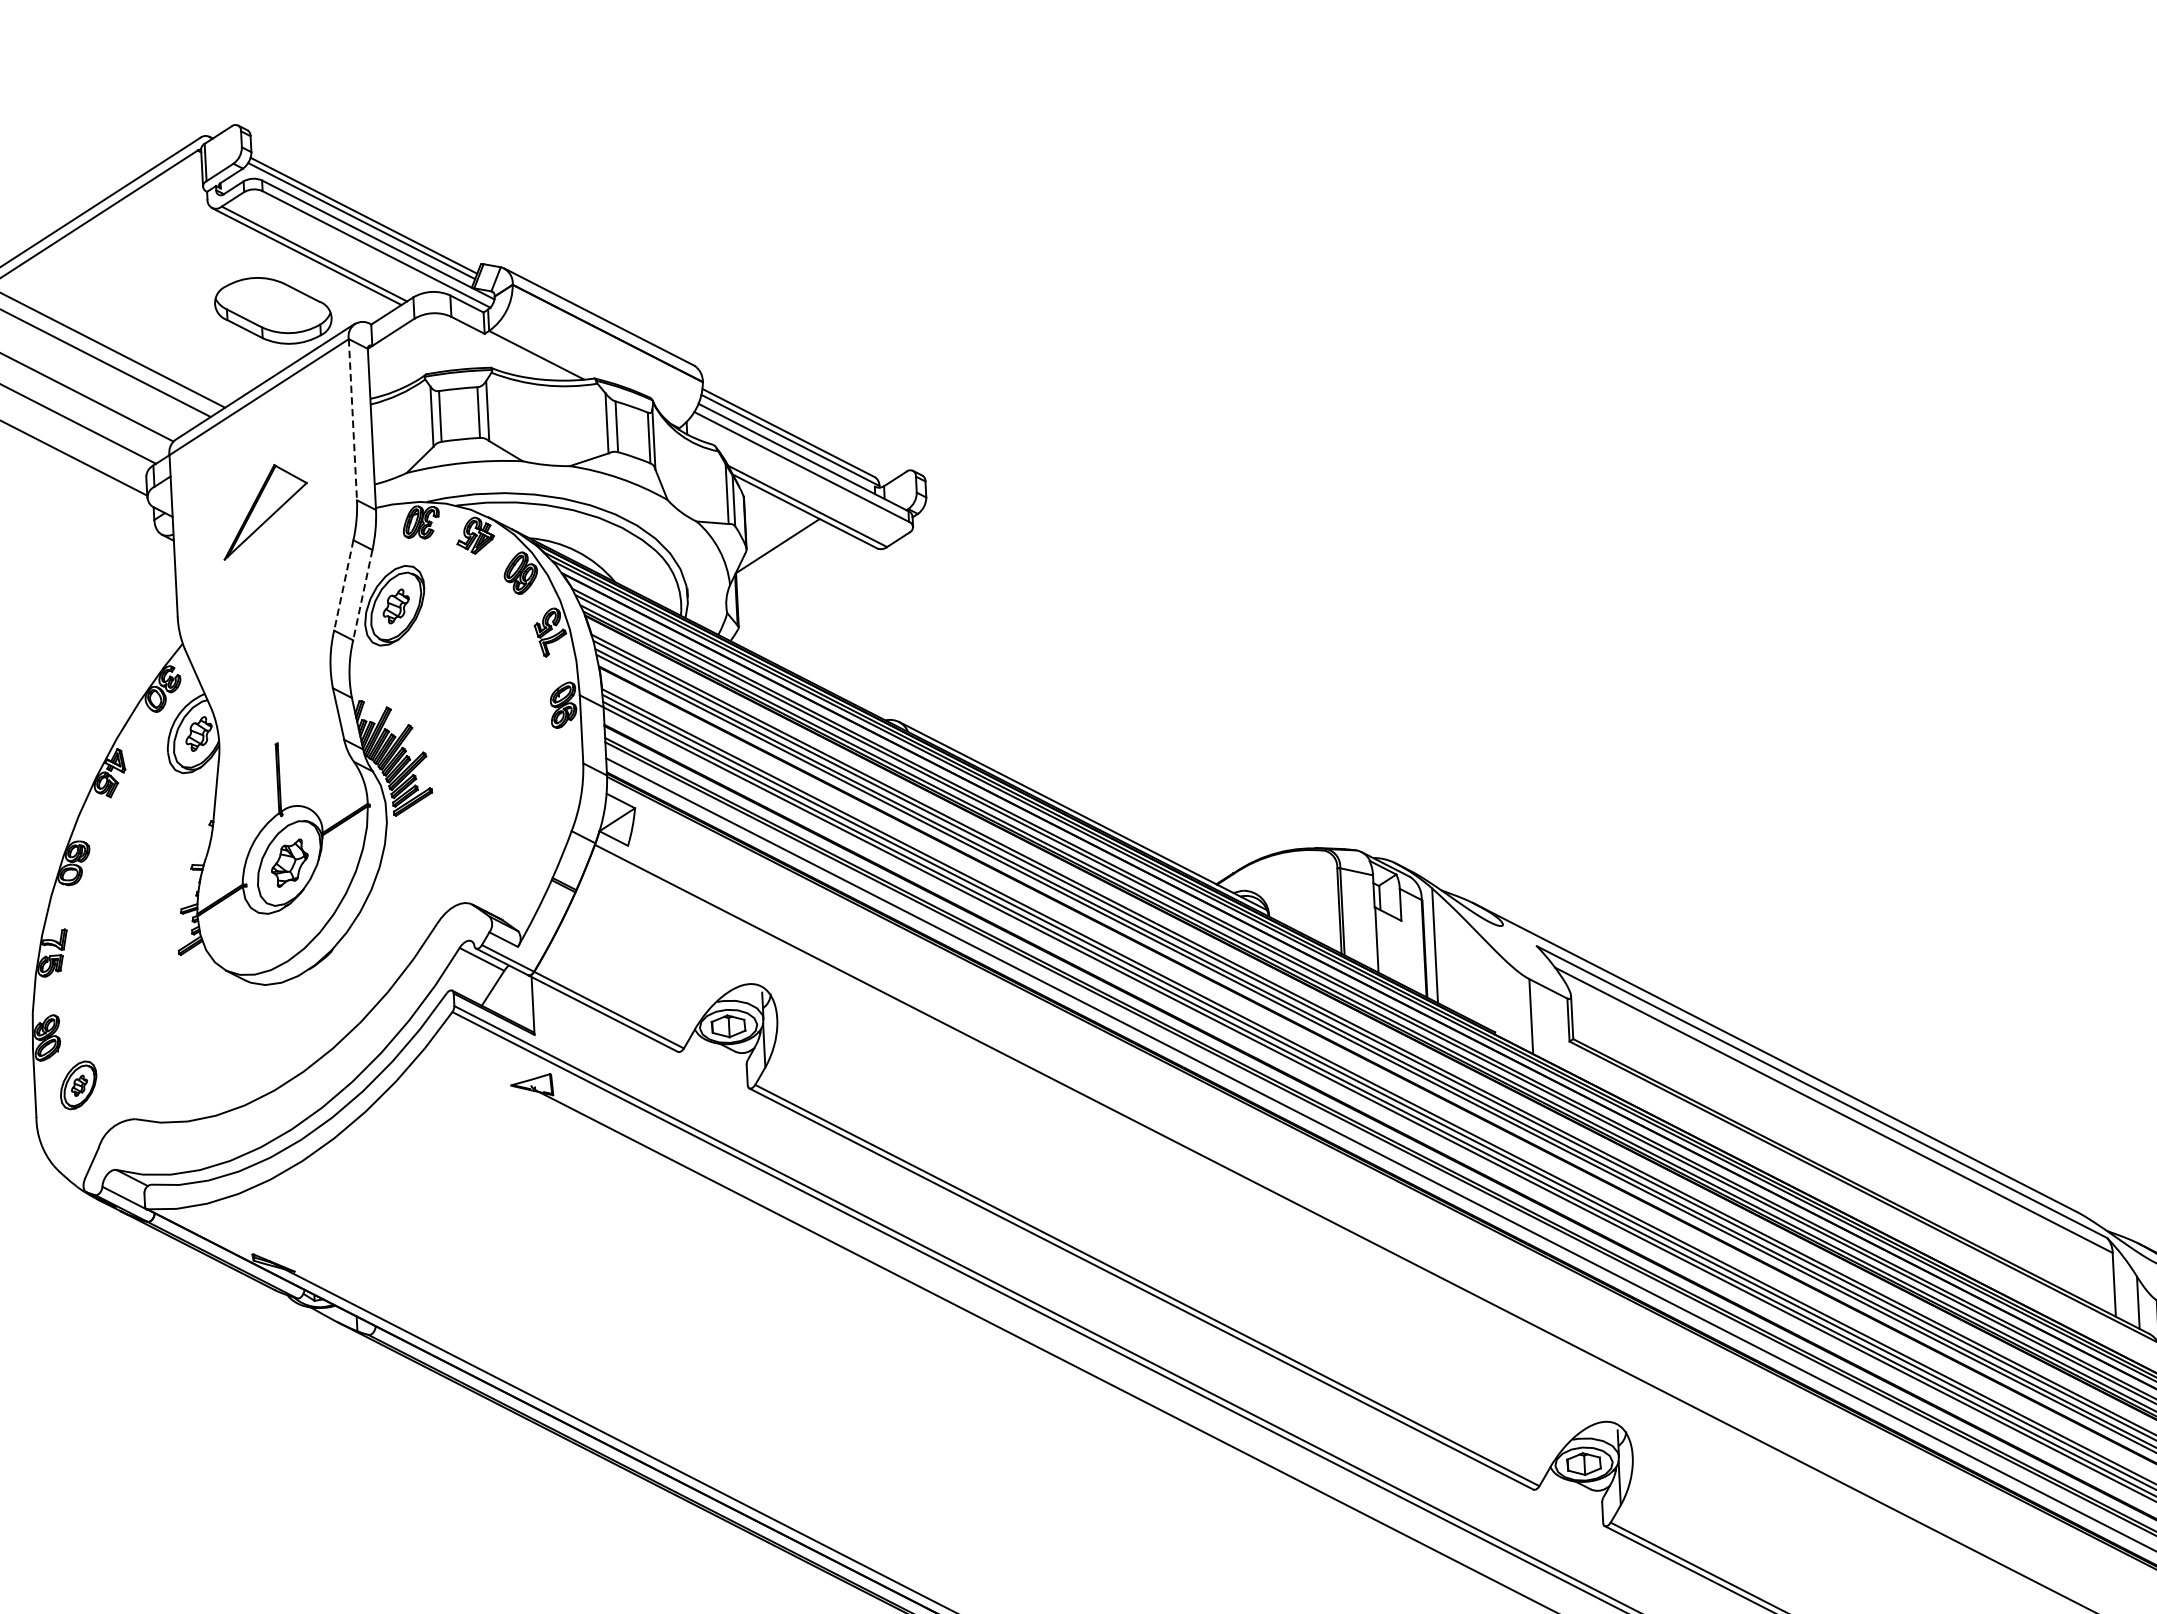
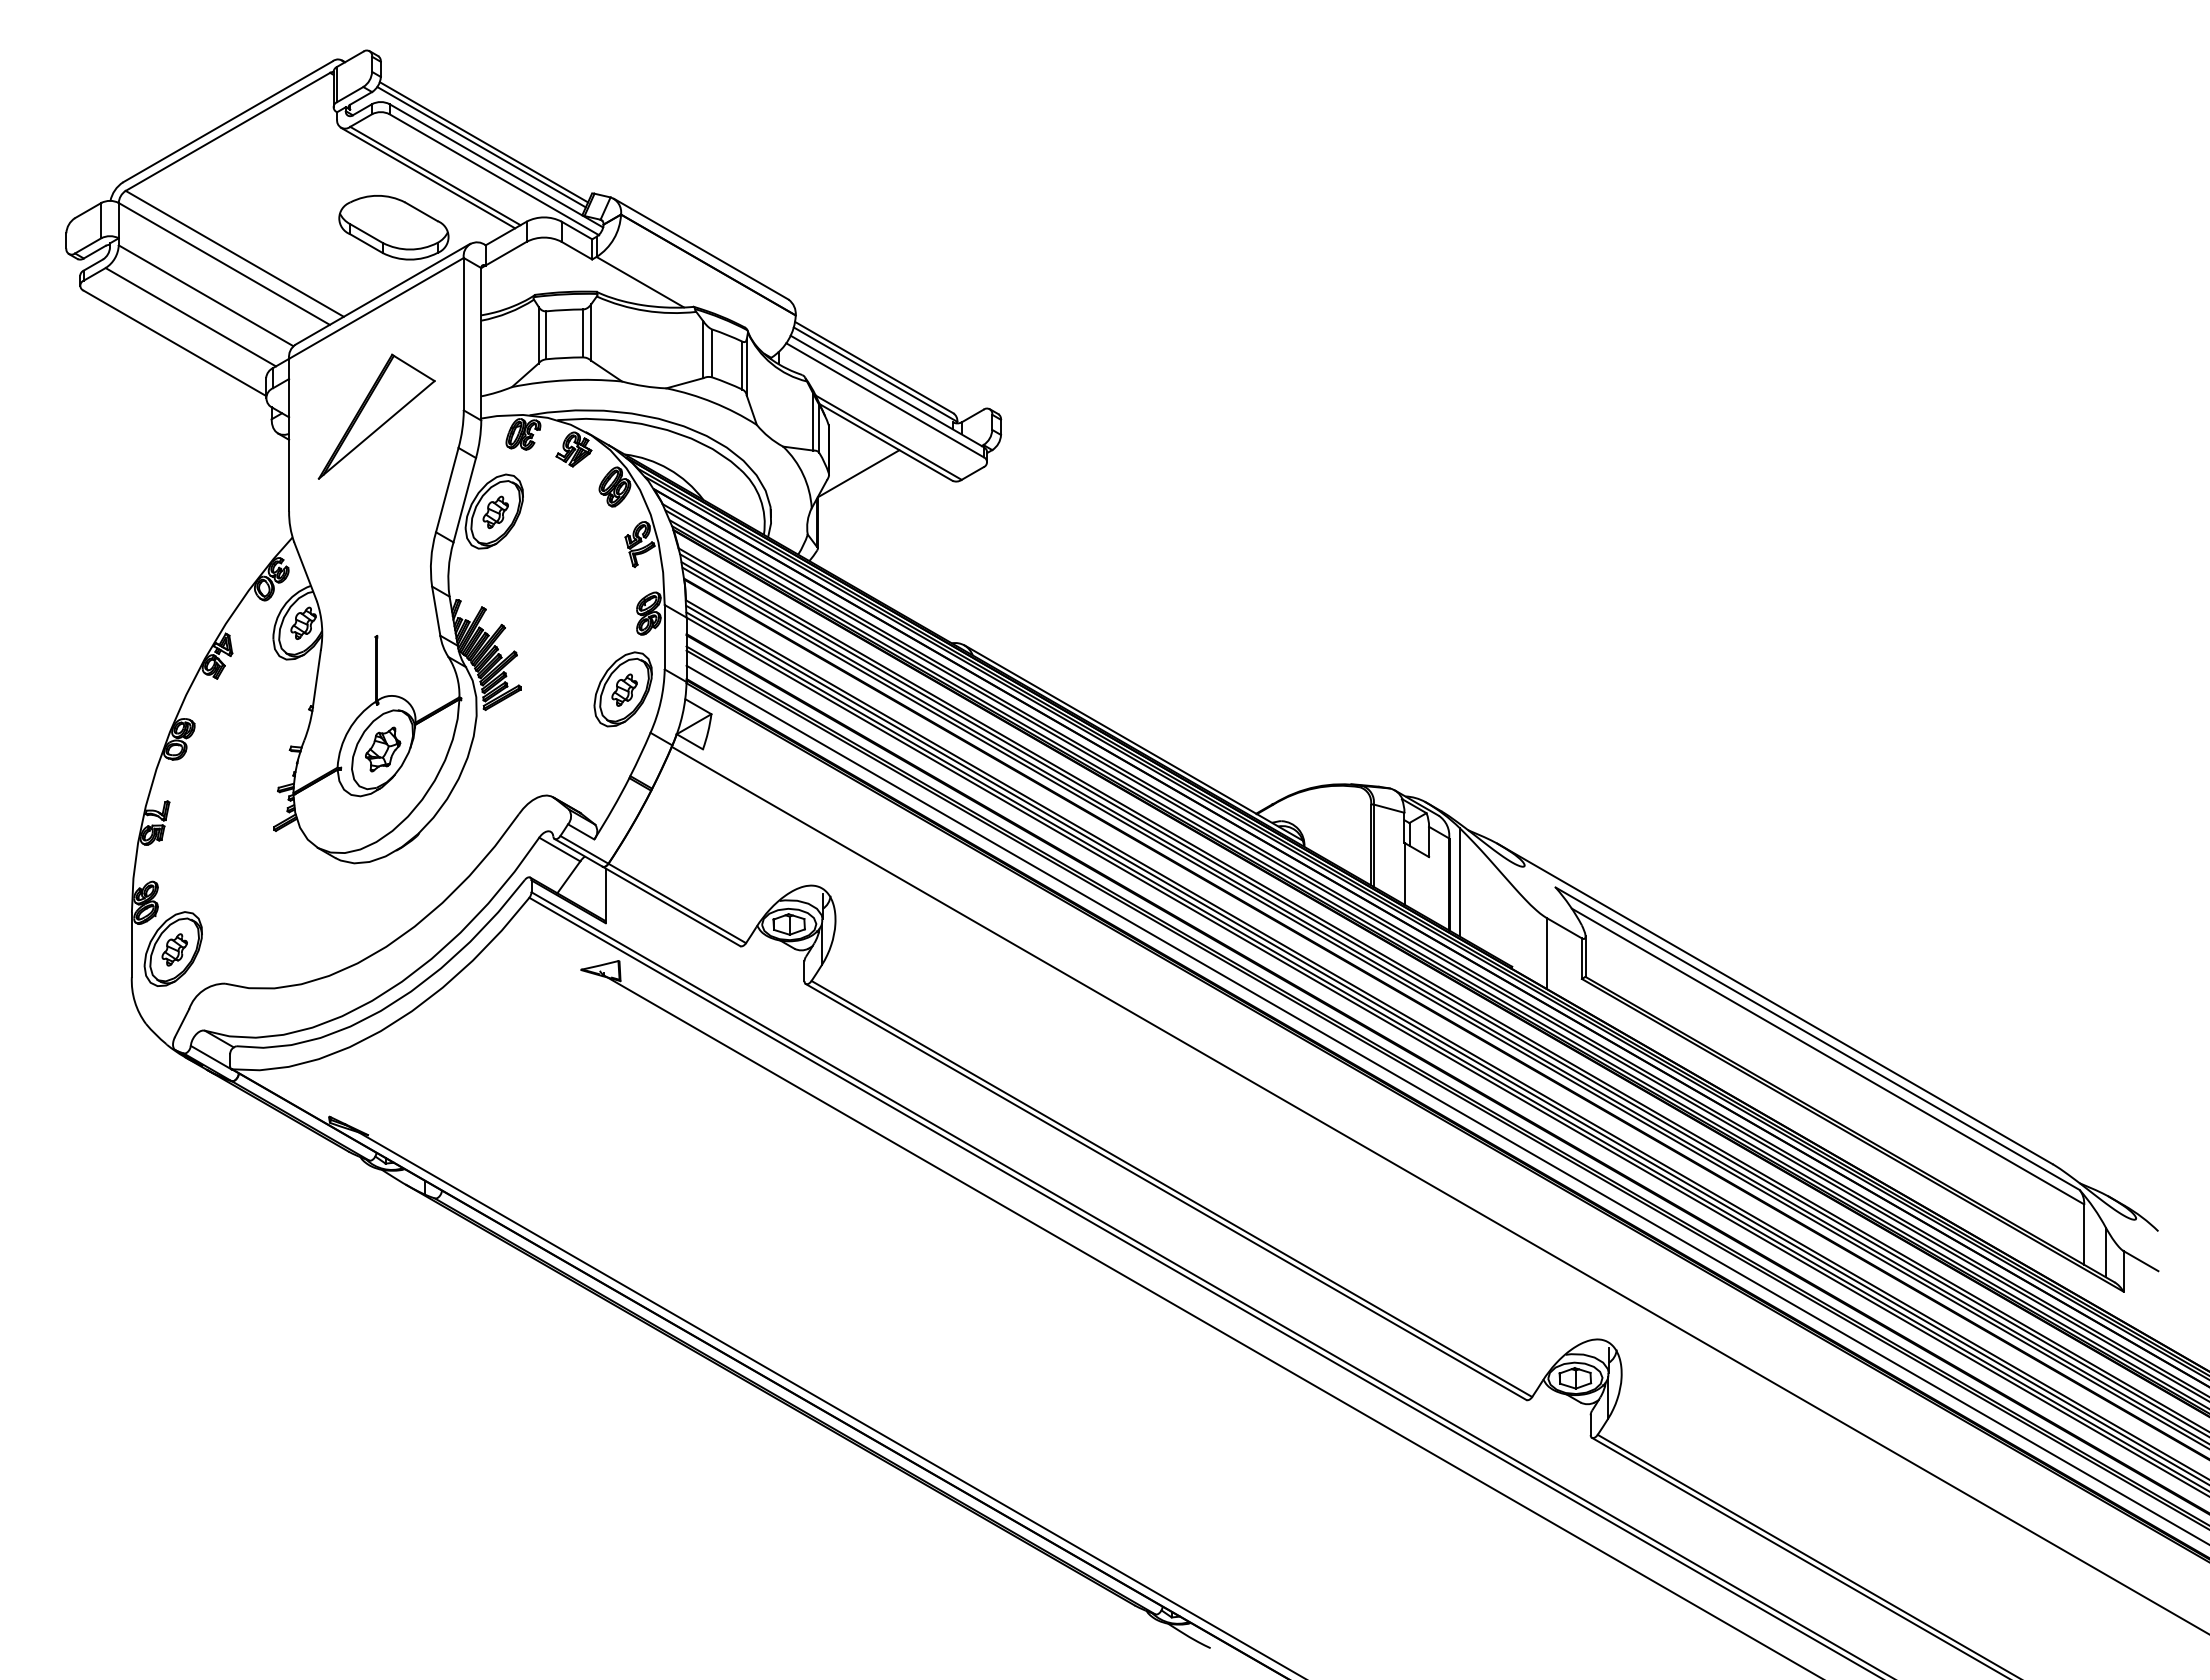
line: (352, 420) -> (463, 334), dashed -> solid
part: (265, 511) -> (376, 416), size x1.43
line: (344, 585) -> (447, 490), dashed -> solid
line: (362, 595) -> (464, 500), dashed -> solid
part: (539, 786) -> (622, 689), added
part: (77, 1084) -> (172, 948), size x1.67

